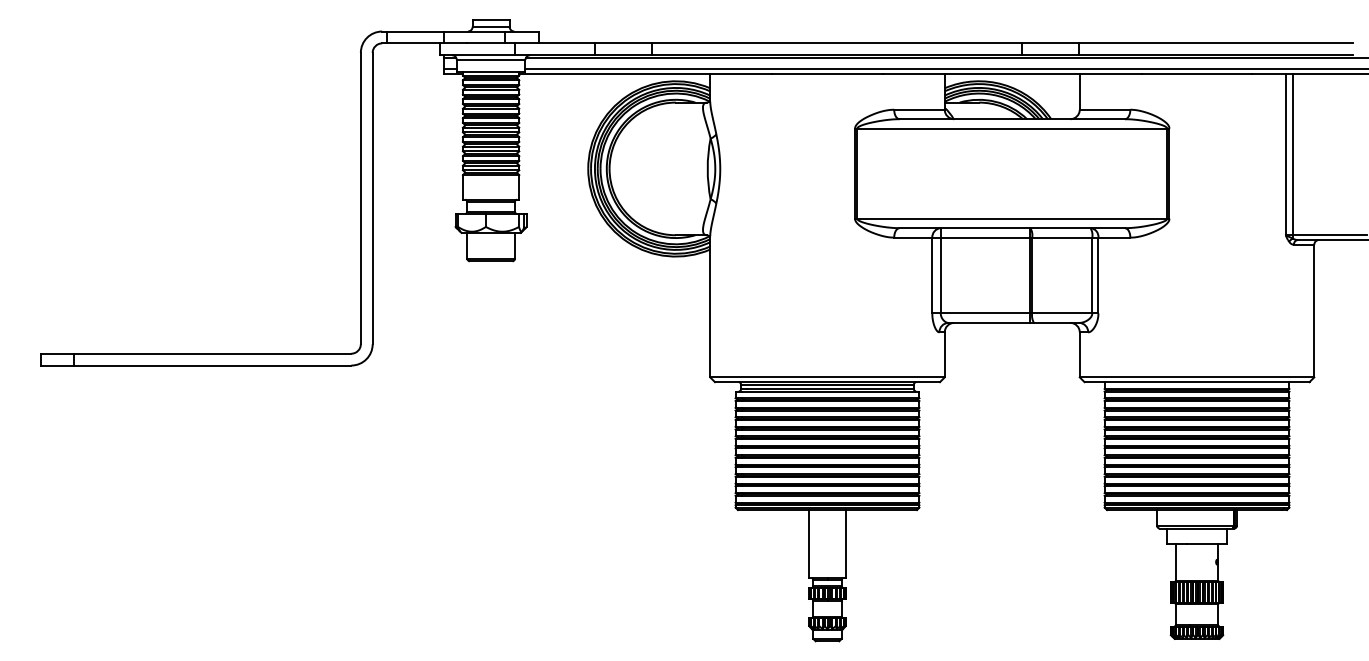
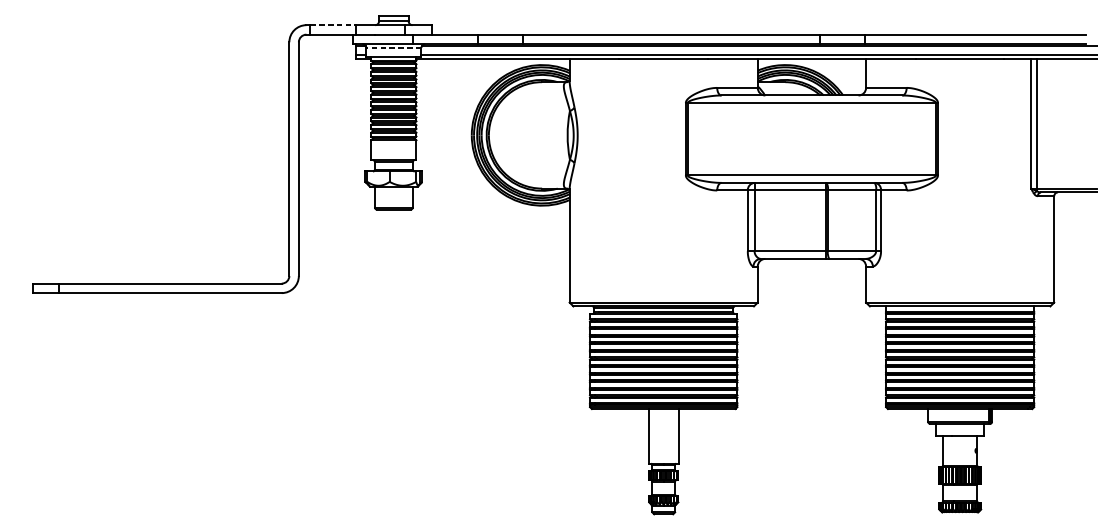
line: (415, 31) -> (333, 25), solid -> dashed
line: (490, 59) -> (393, 47), solid -> dashed

